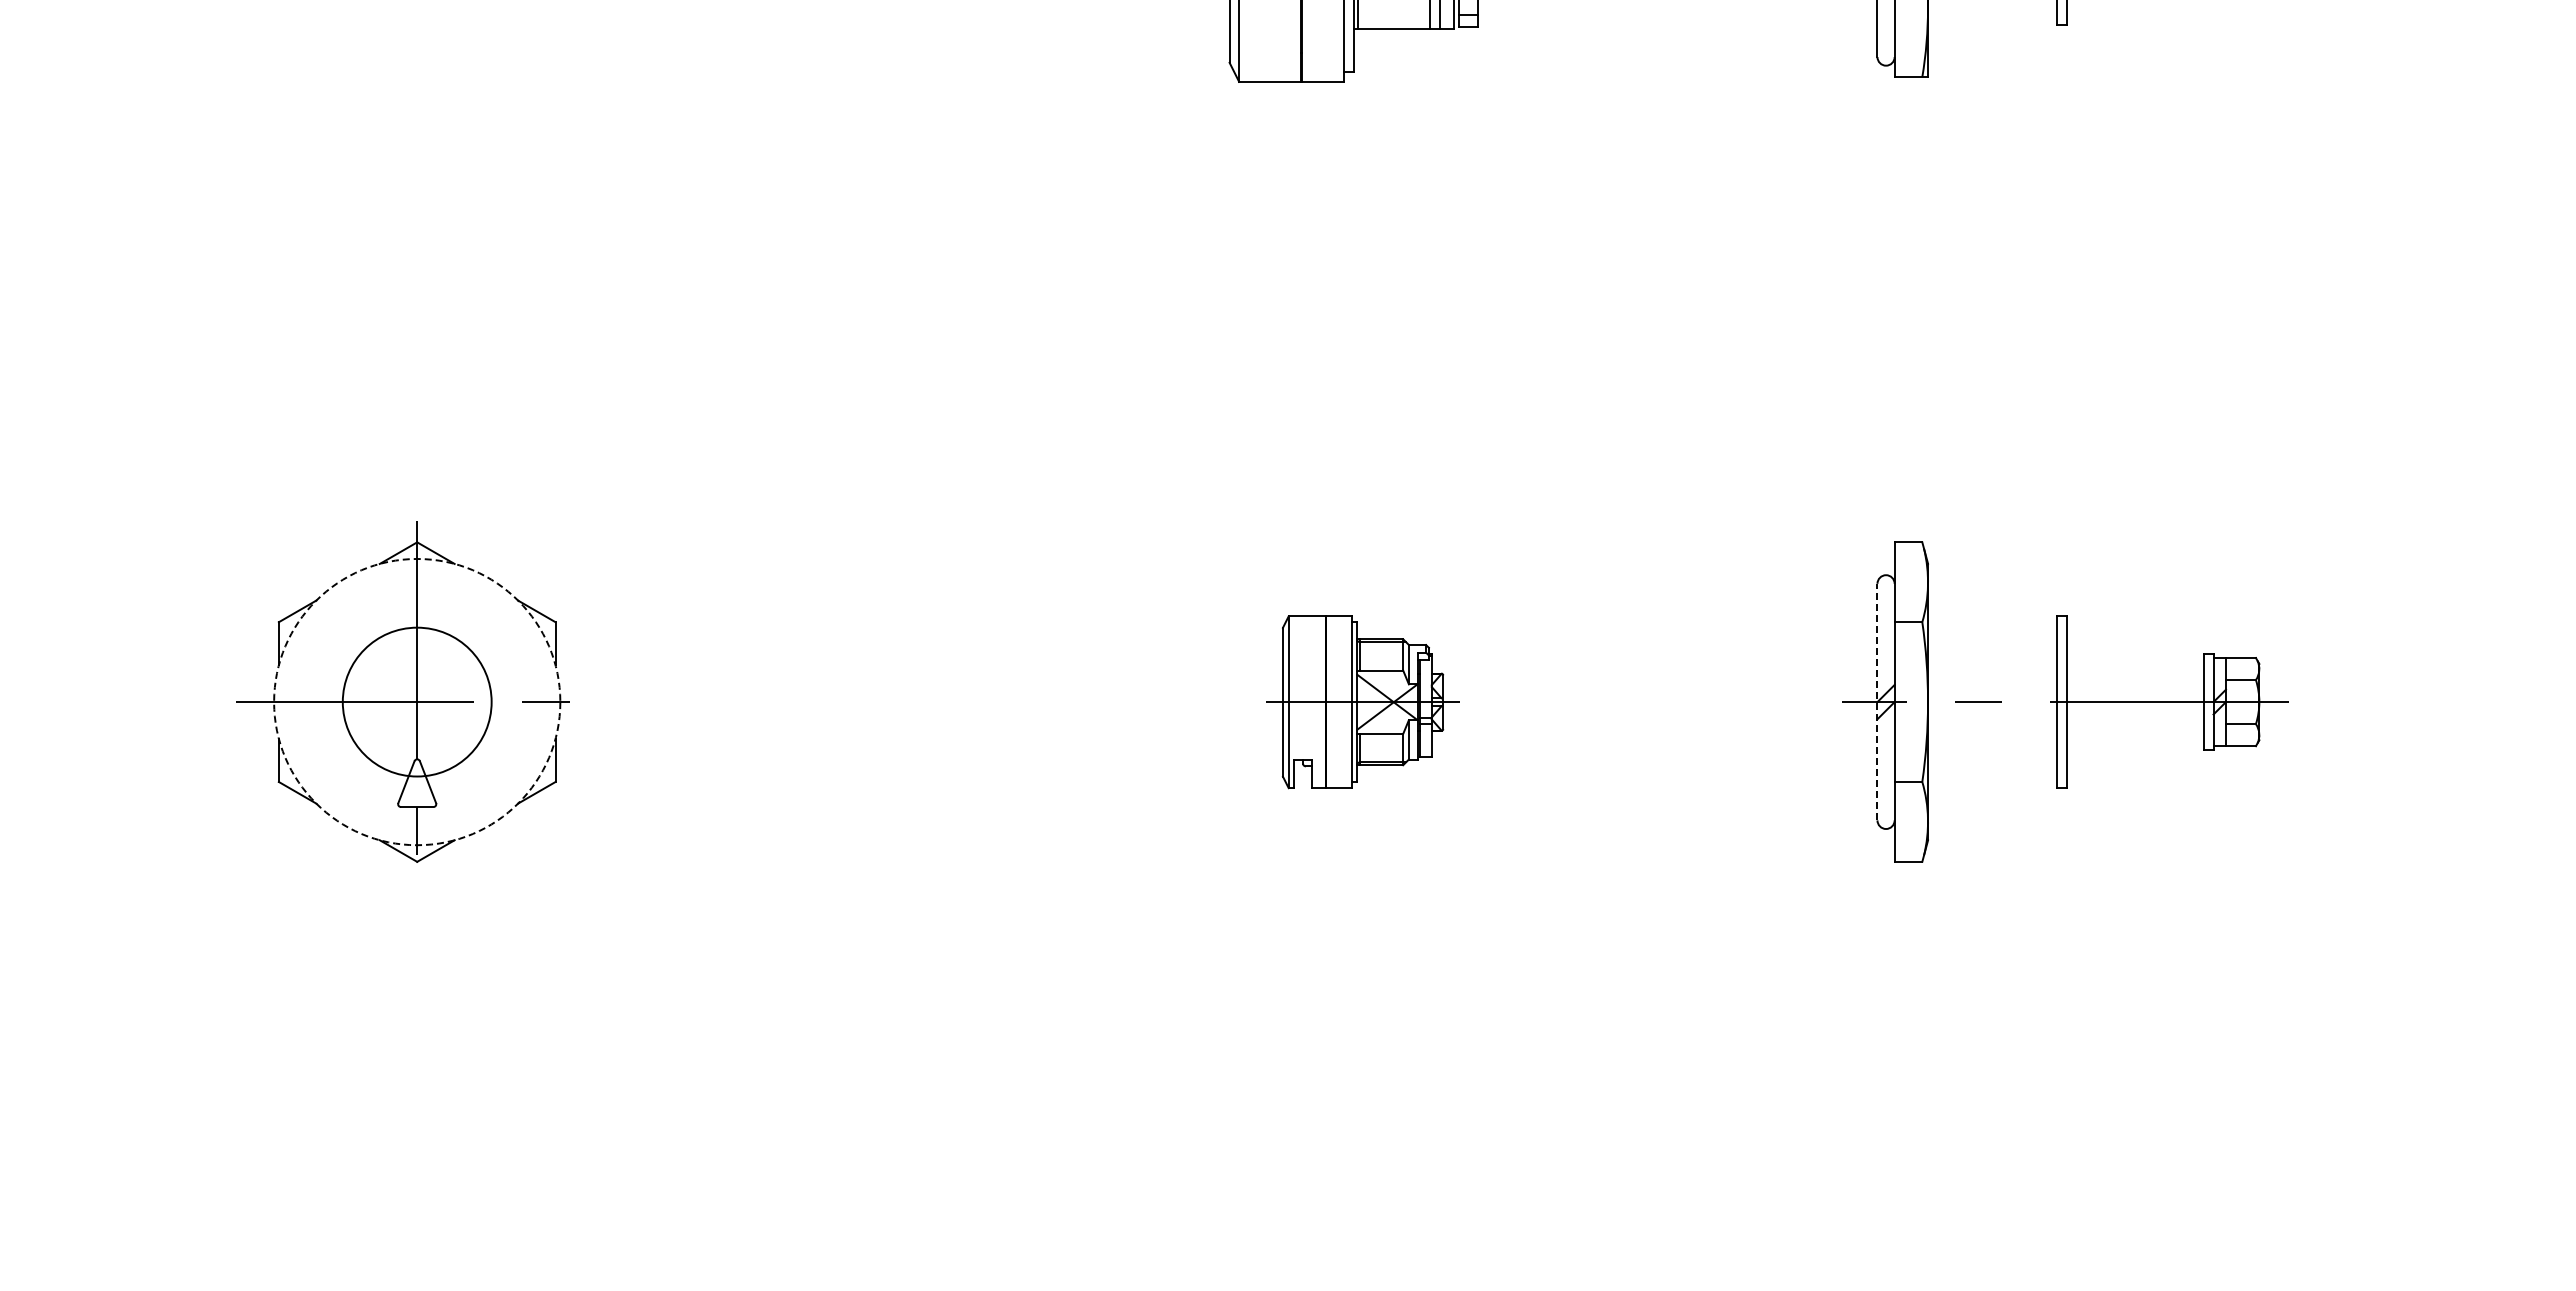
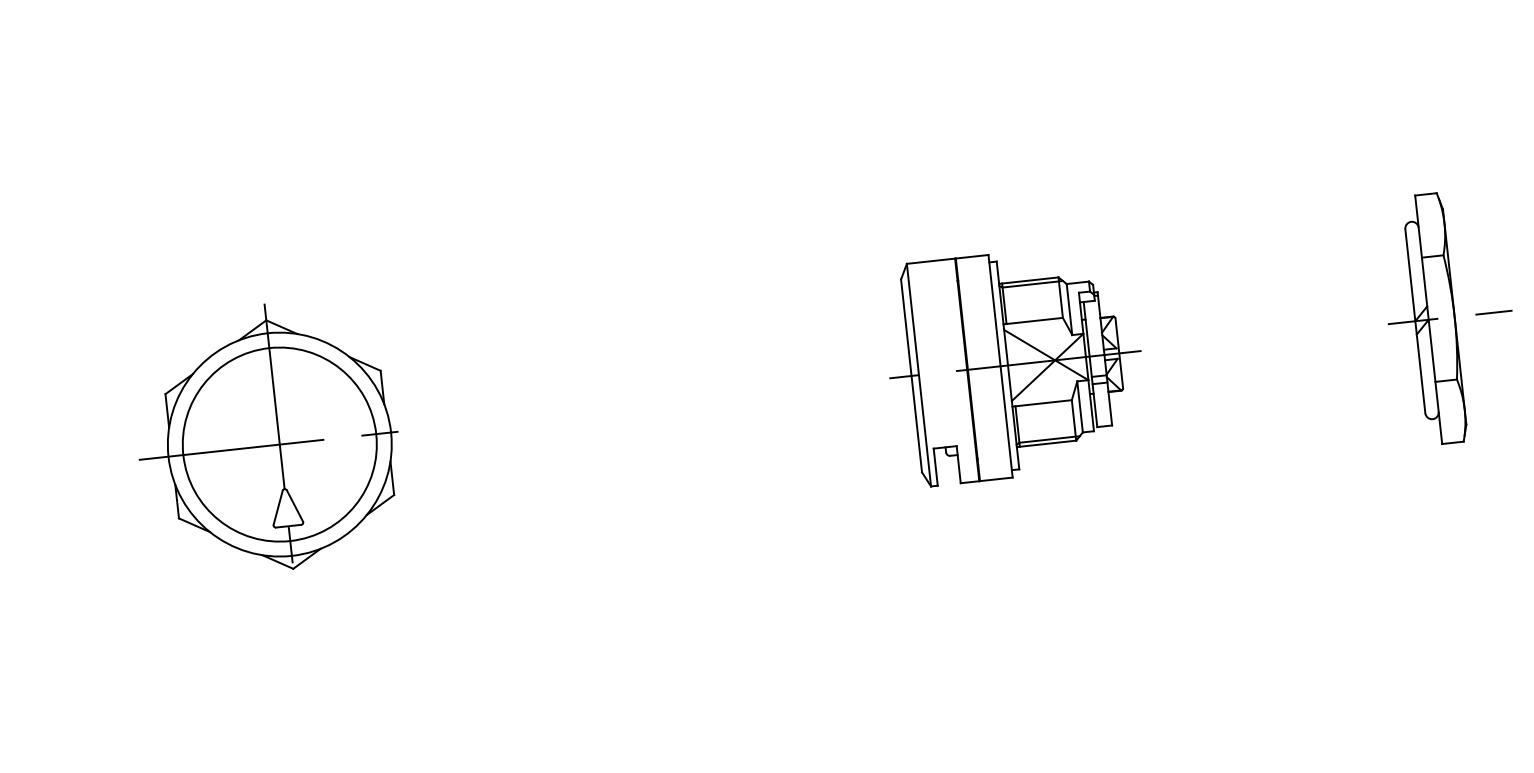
circle: (417, 701) -> (279, 444), dashed -> solid
circle: (417, 702) -> (280, 444), size x1.67
part: (1362, 702) -> (1014, 365), size x1.67
line: (1877, 702) -> (1415, 321), dashed -> solid

